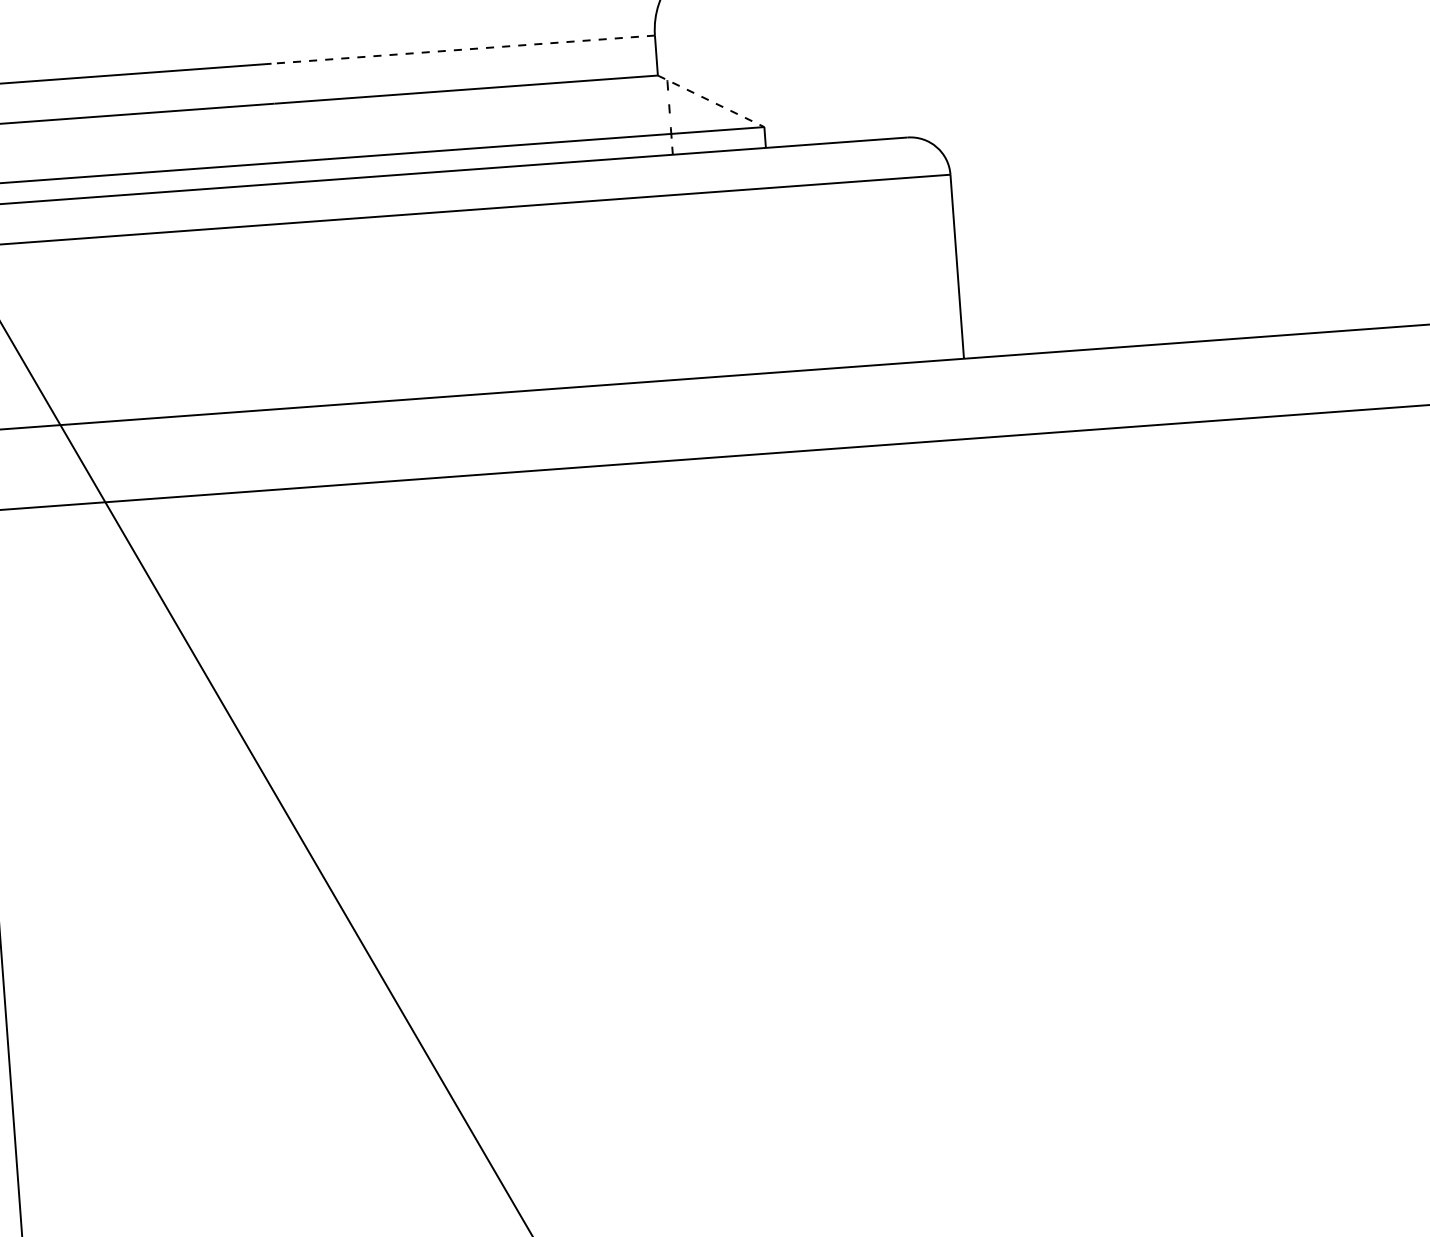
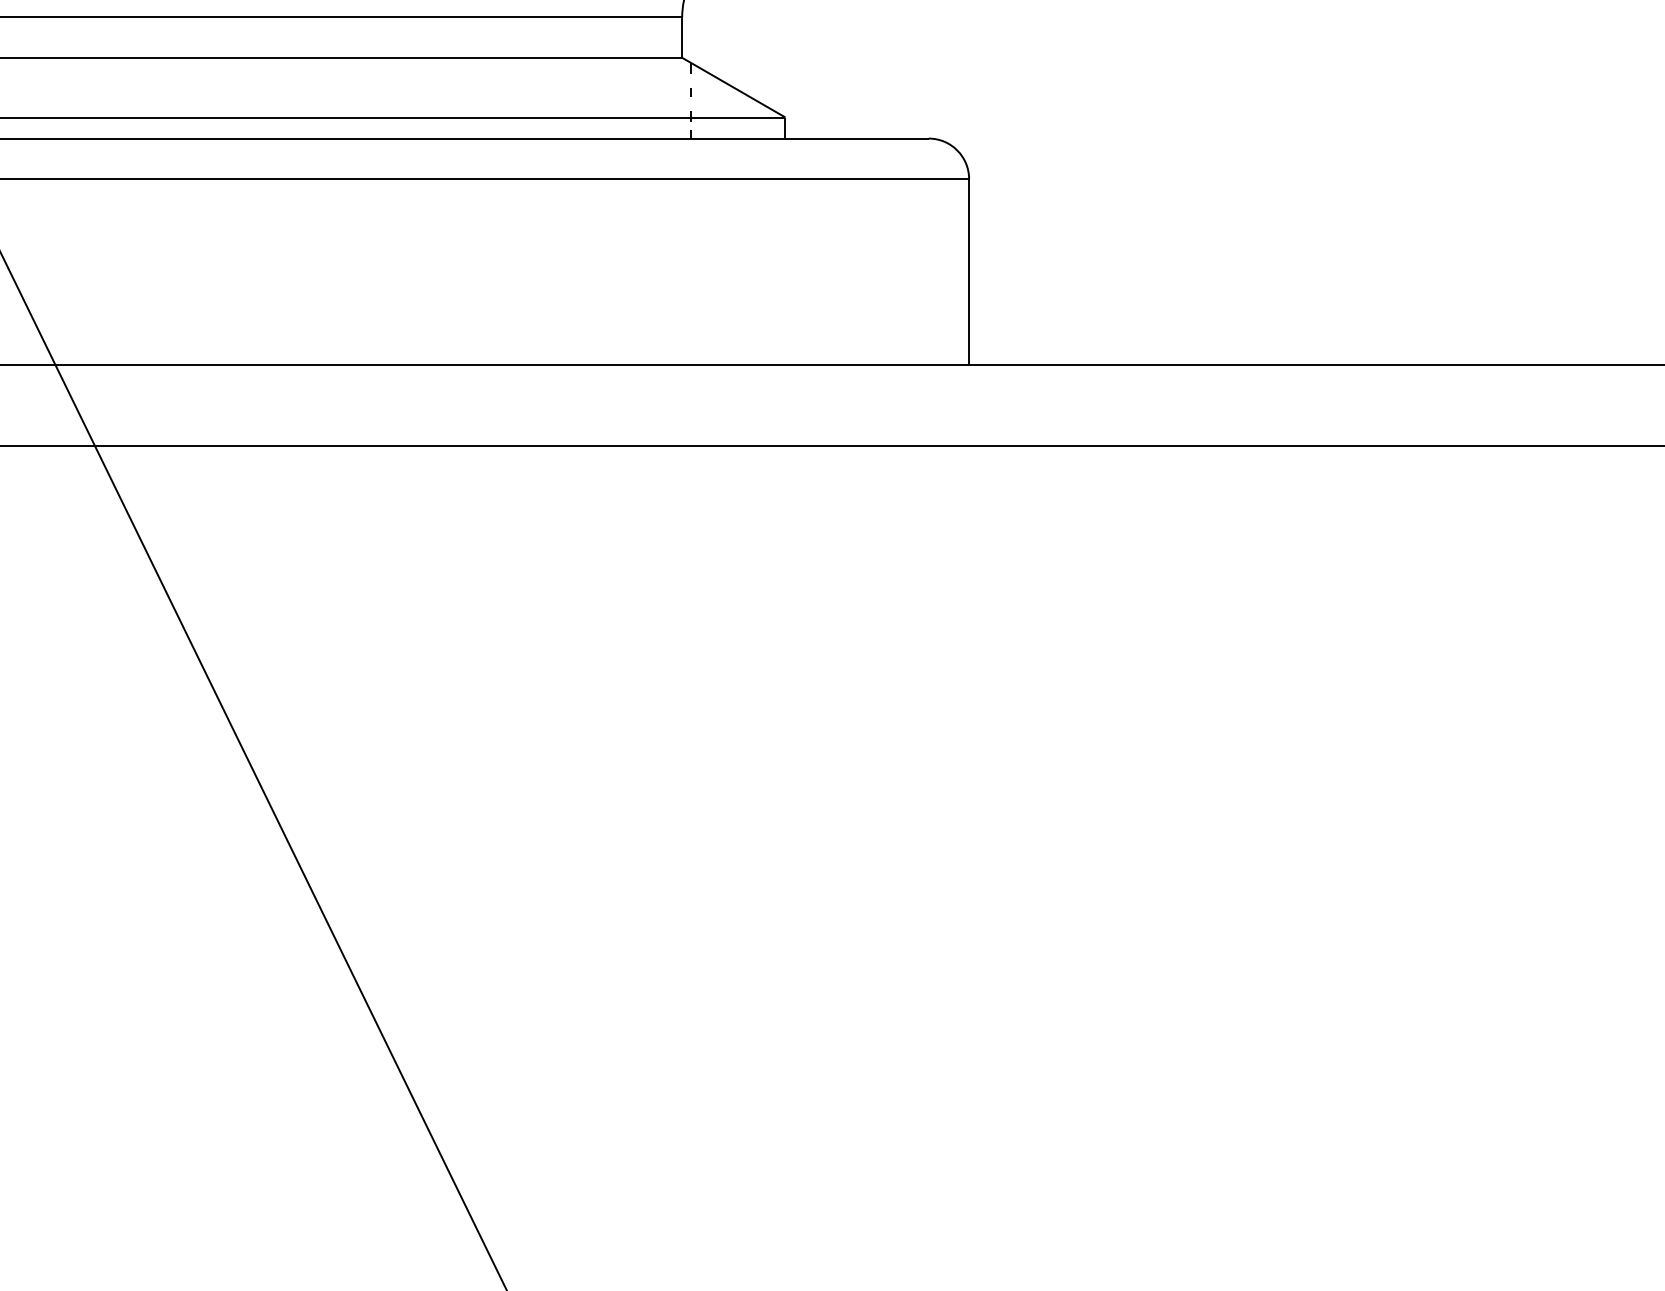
line: (463, 49) -> (488, 17), dashed -> solid
line: (710, 101) -> (733, 87), dashed -> solid

